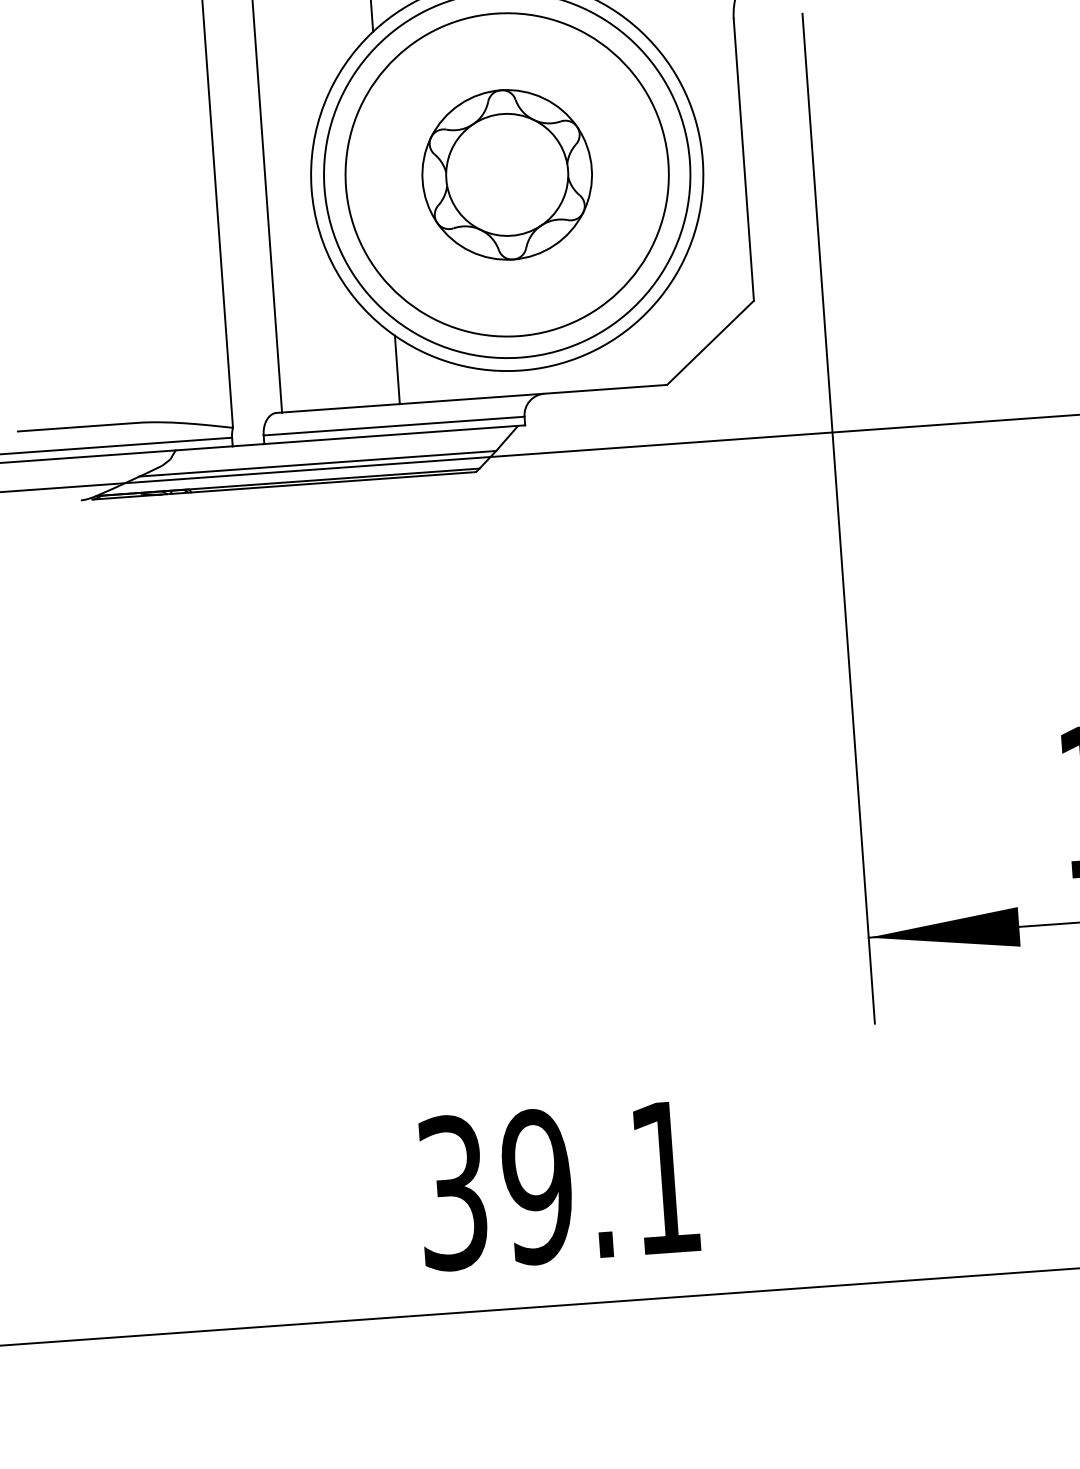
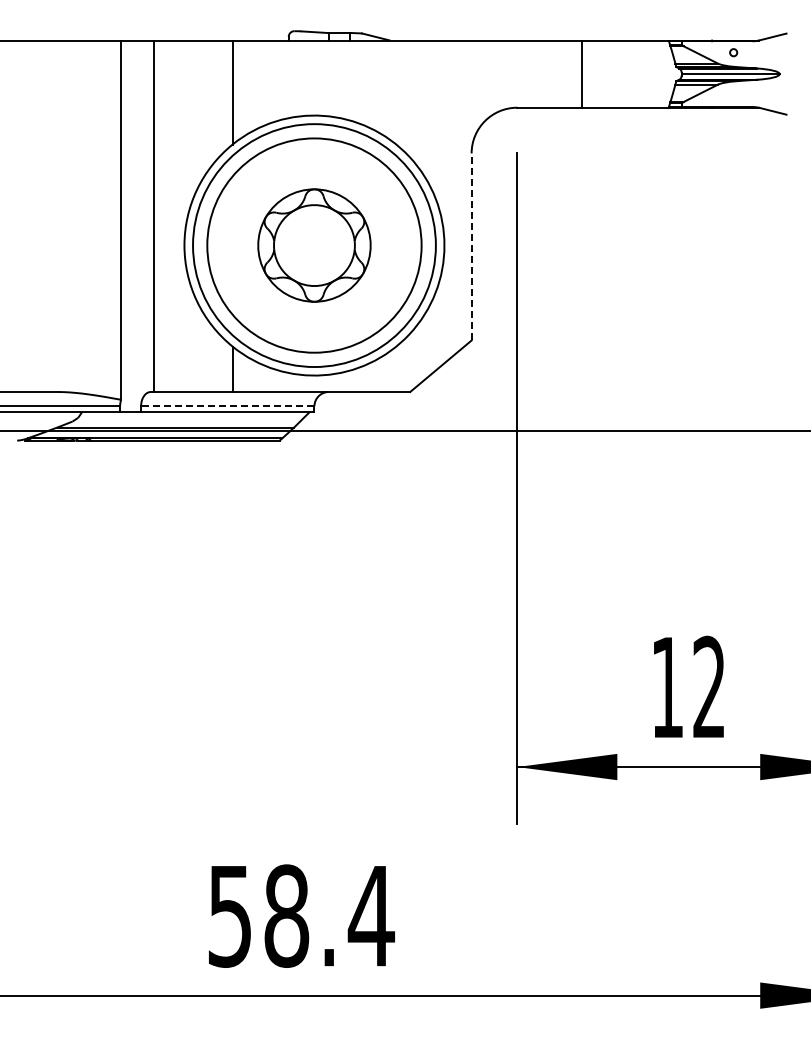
line: (743, 159) -> (471, 246), solid -> dashed
line: (393, 426) -> (227, 406), solid -> dashed
text: (559, 1184) -> (301, 915), 39.1 -> 58.4

